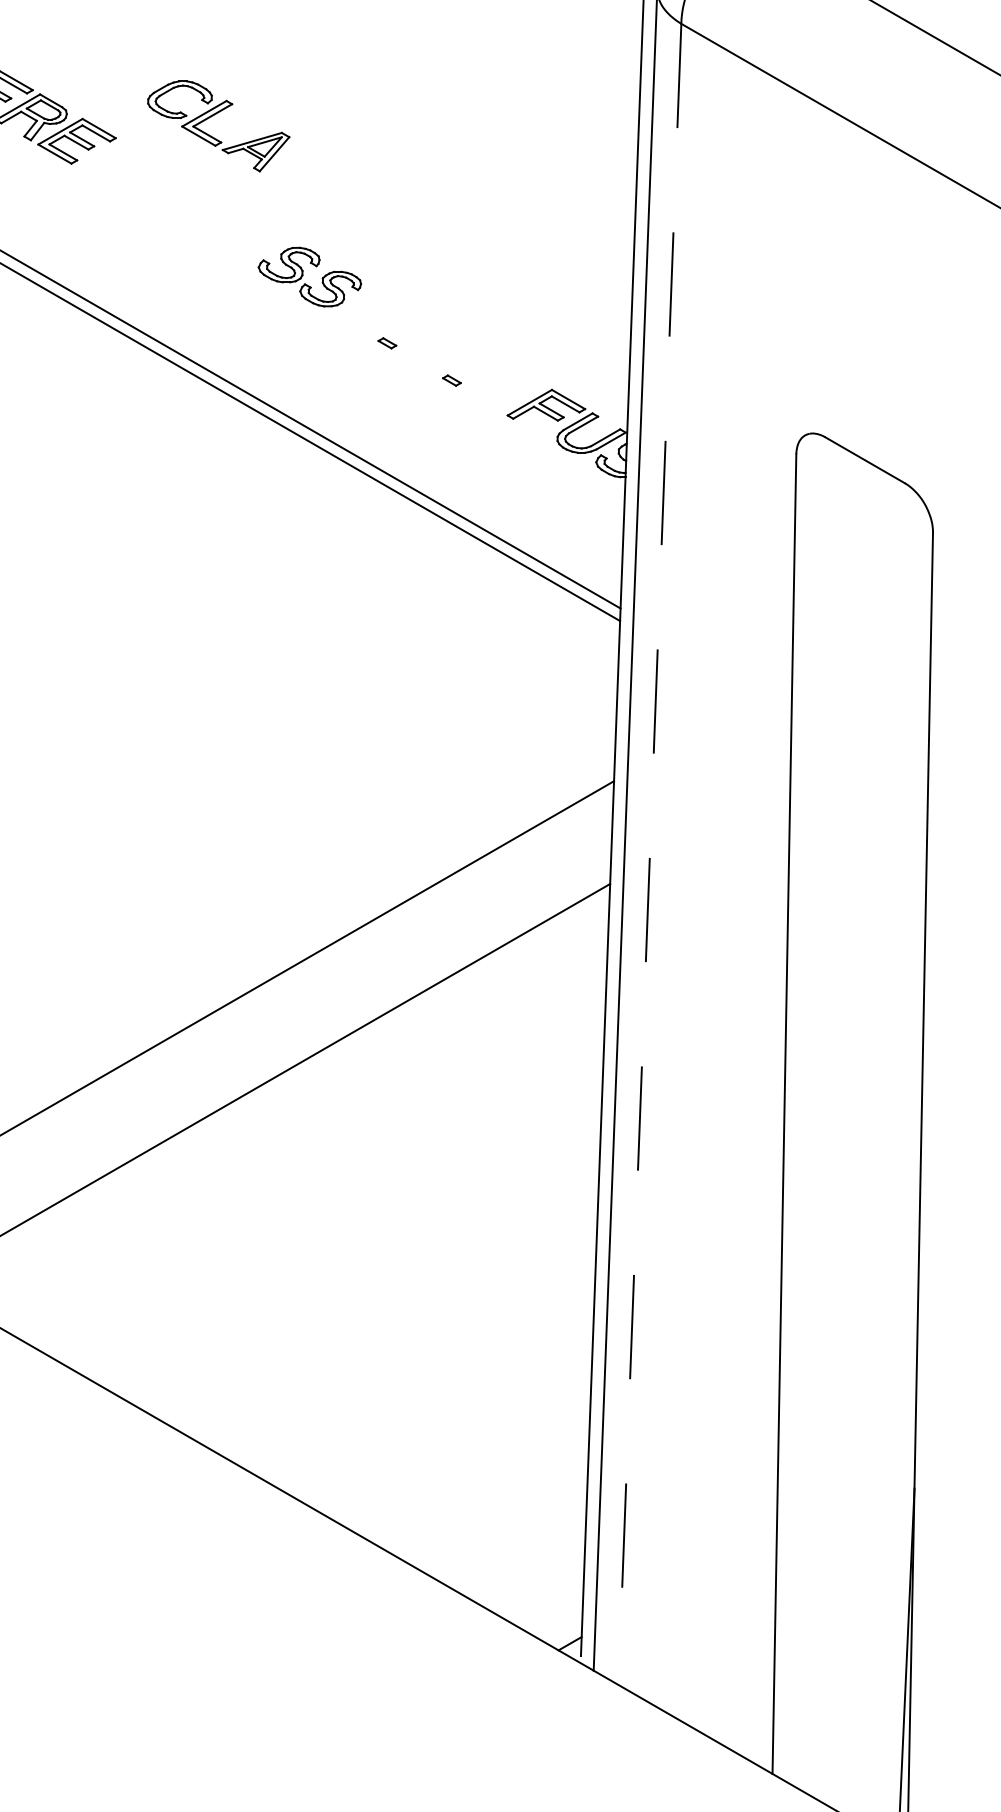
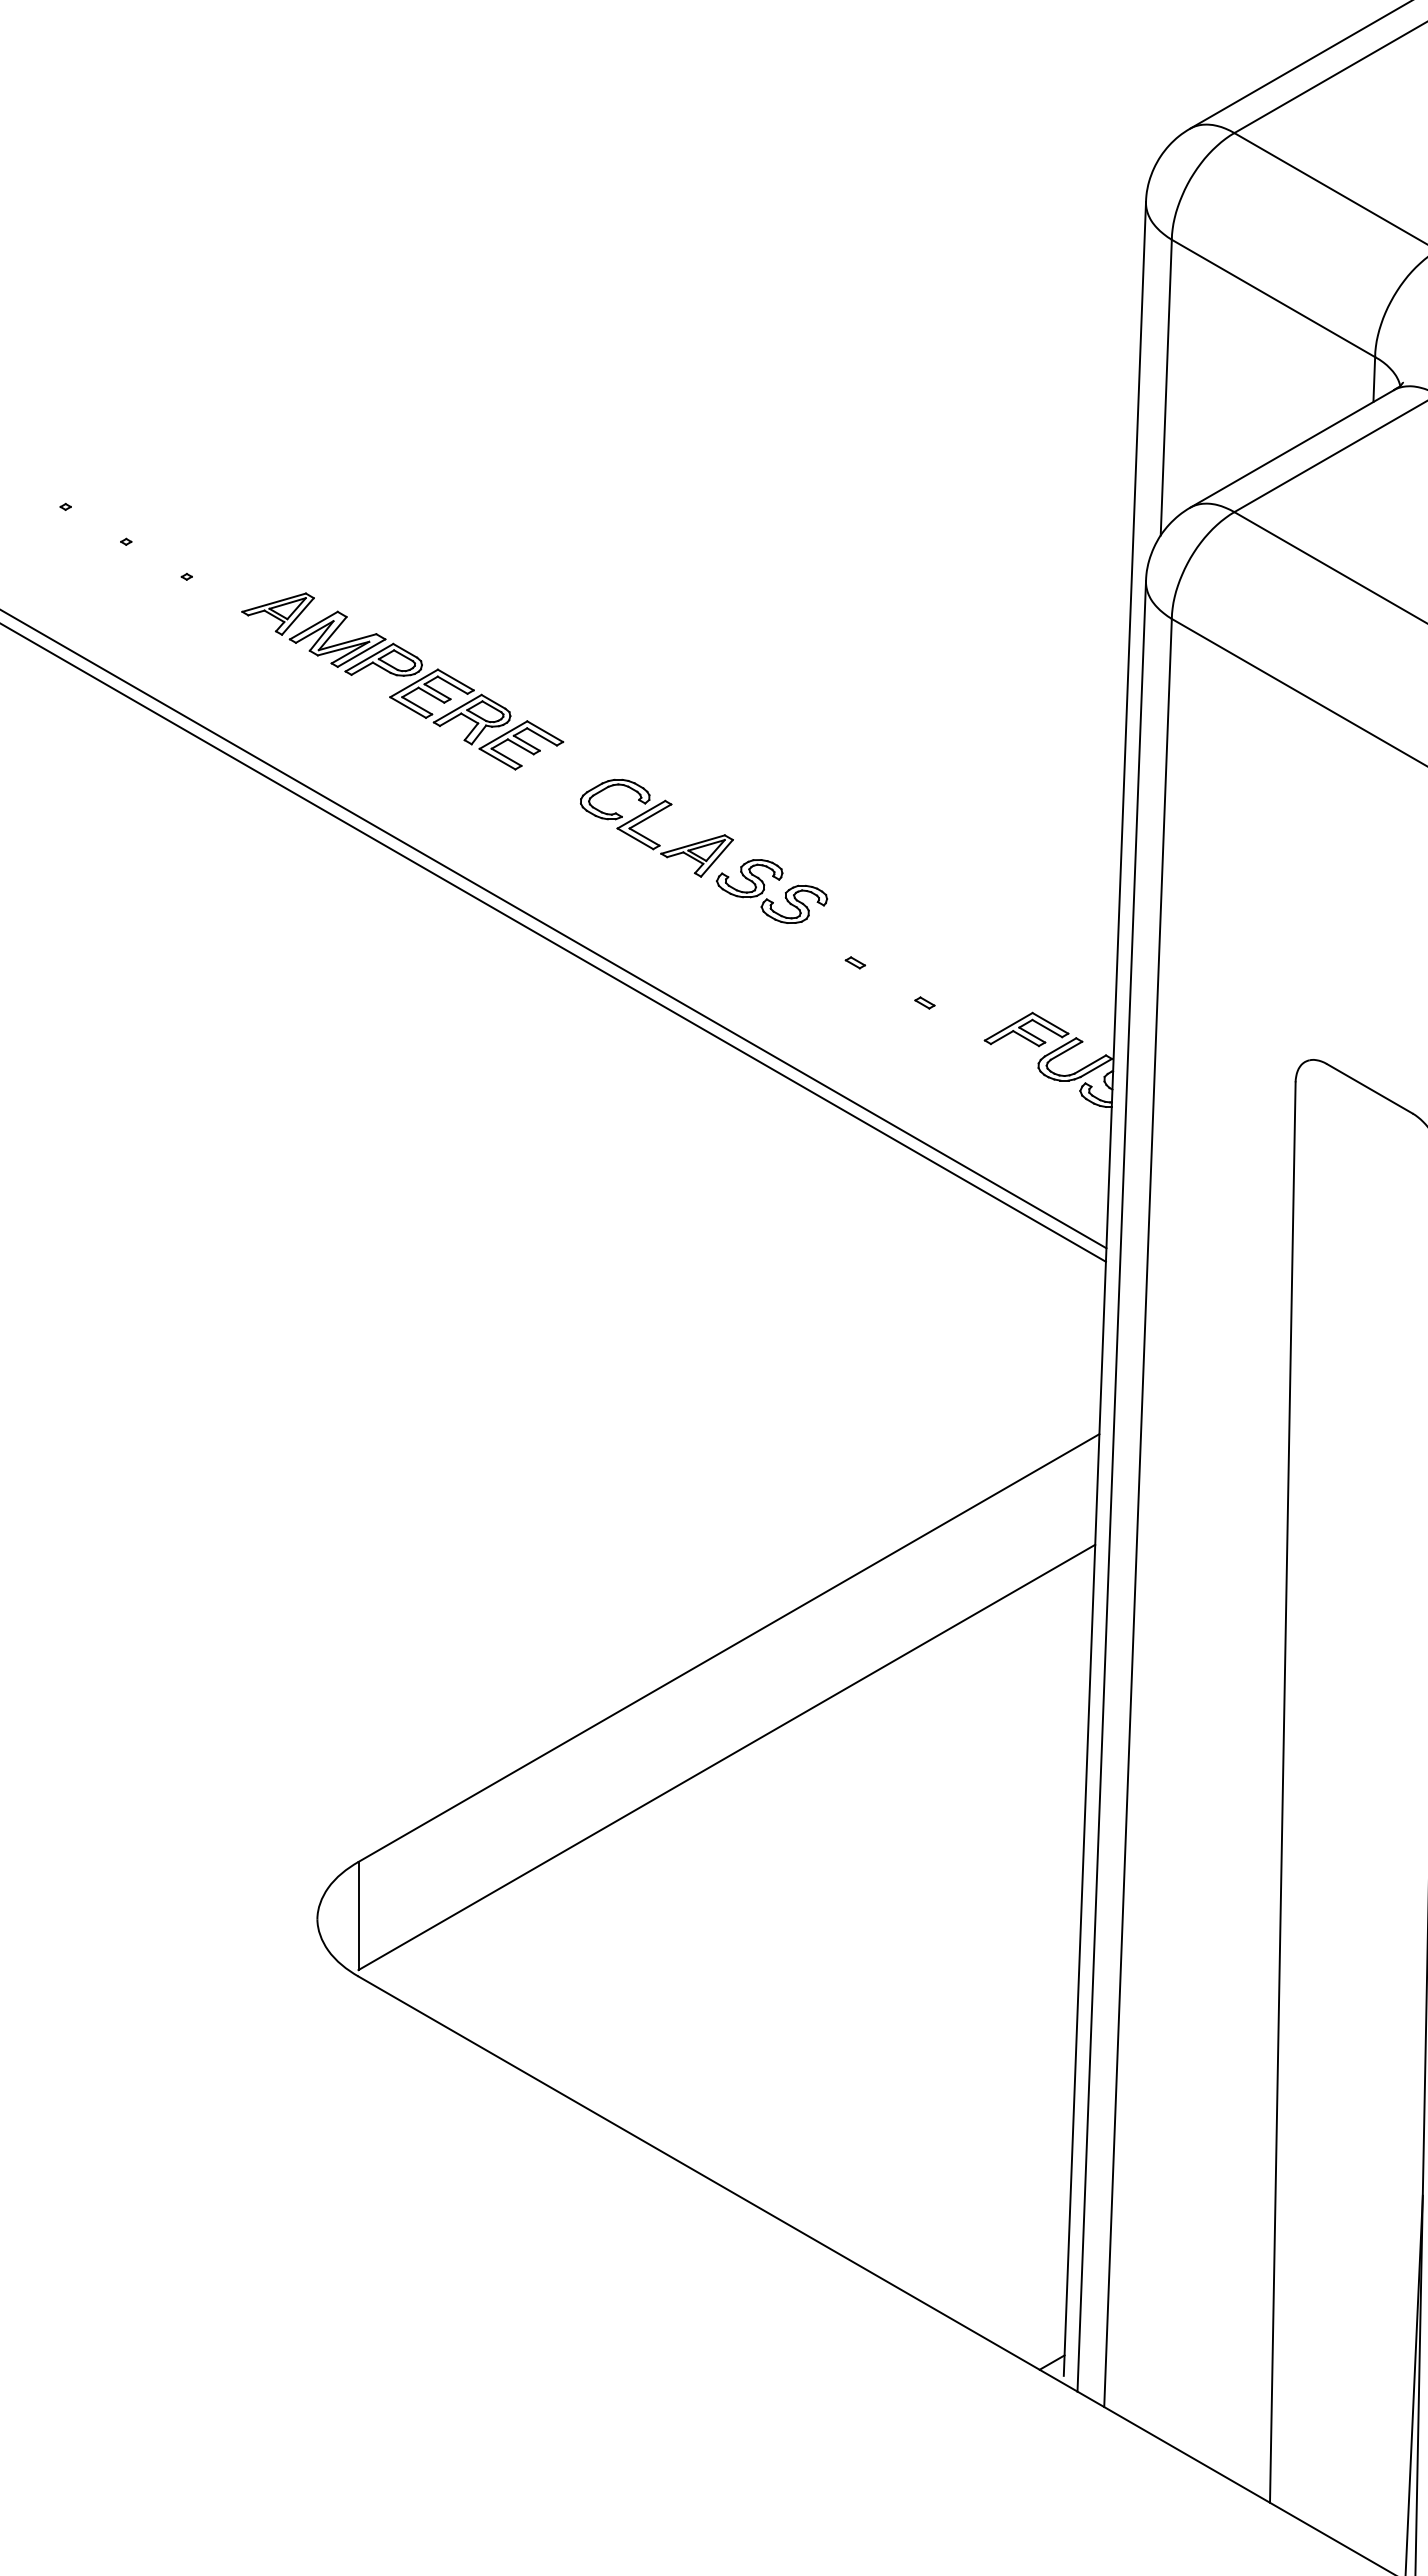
part: (211, 117) -> (649, 818), moved
line: (650, 854) -> (1138, 1513), dashed -> solid

